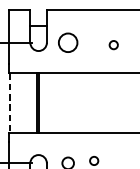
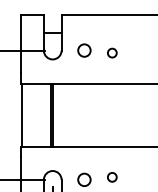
circle: (68, 42) -> (84, 50), size x0.62
circle: (113, 44) -> (112, 52), moved
line: (10, 103) -> (22, 115), dashed -> solid

